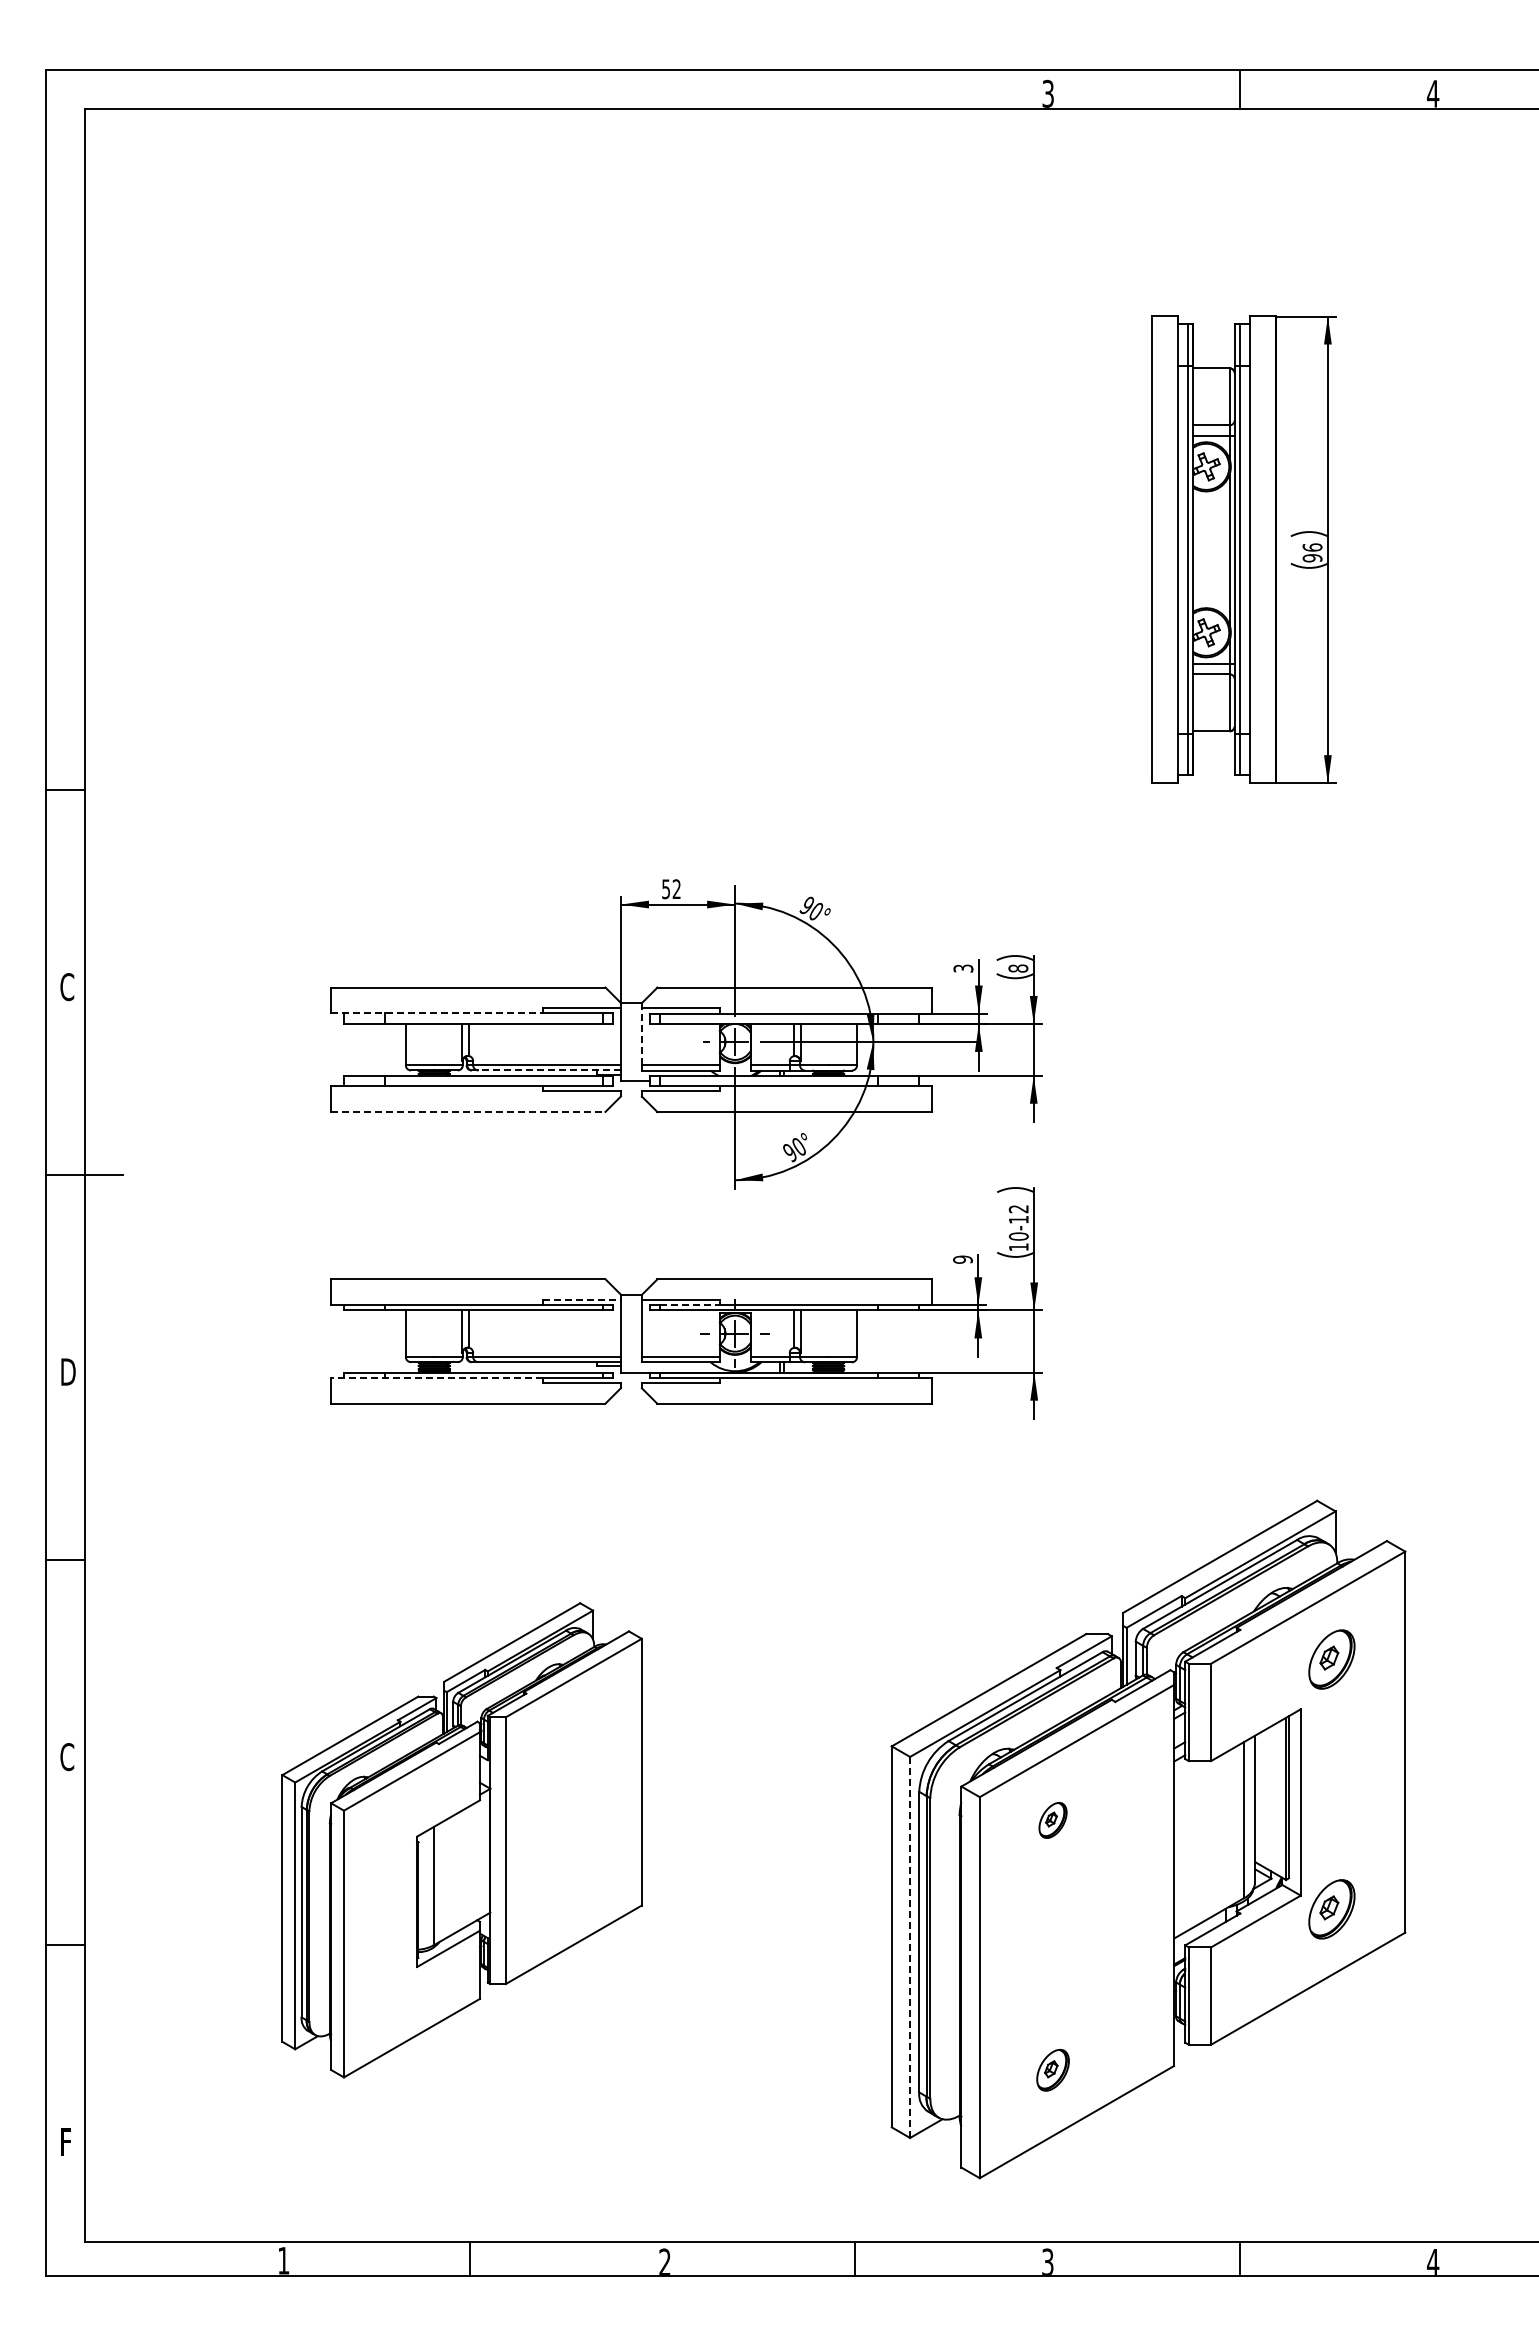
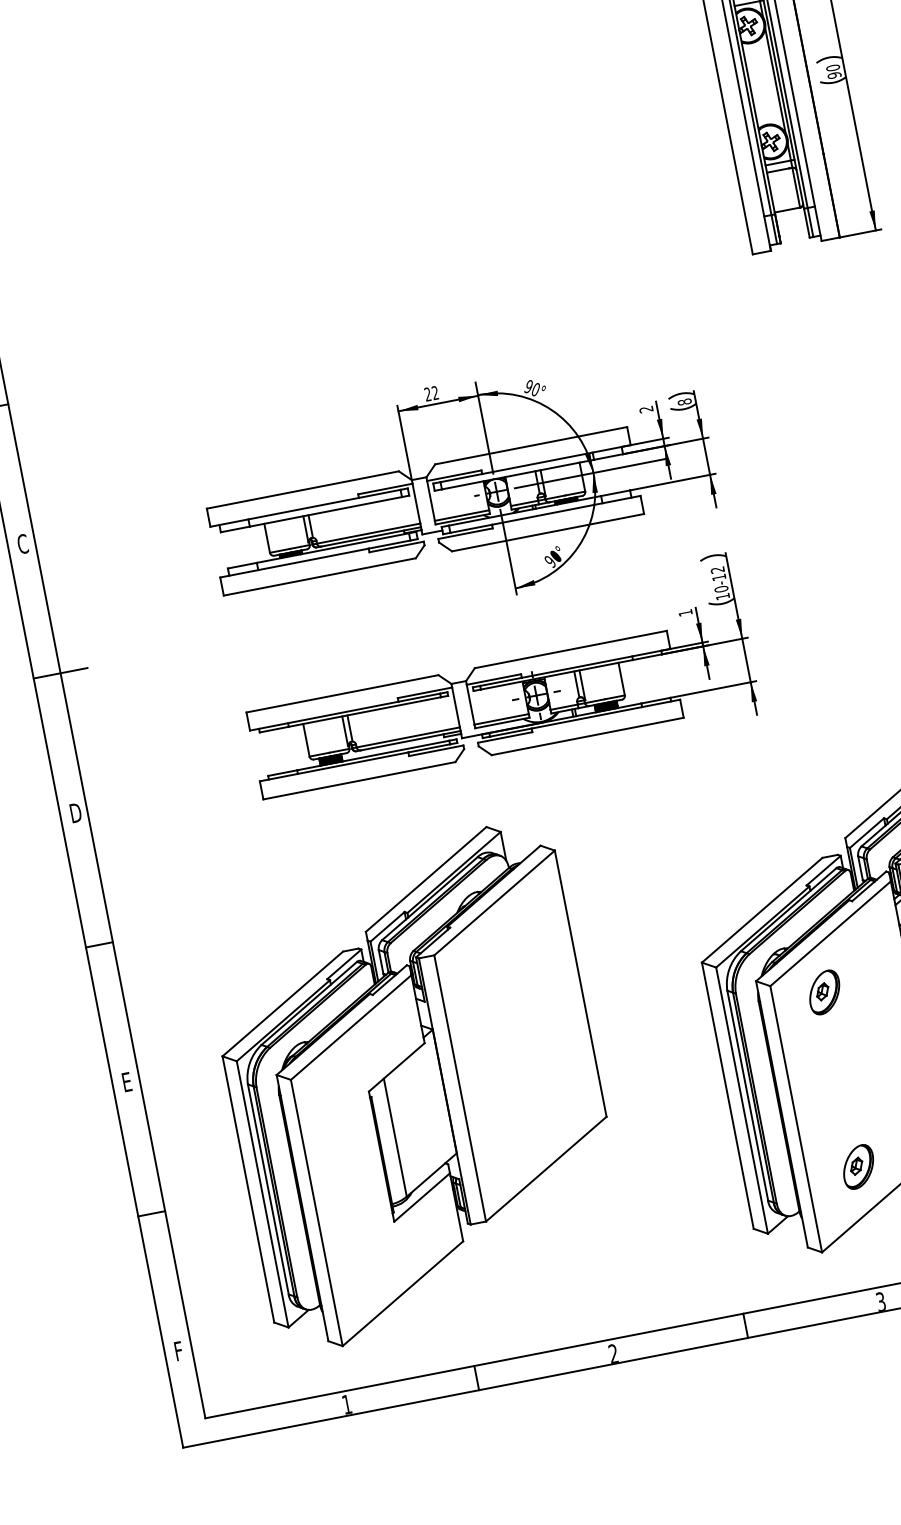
text: (1312, 547) -> (833, 67), 96 -> 90
text: (665, 889) -> (427, 394), 52 -> 22
text: (963, 968) -> (646, 409), 3 -> 2
line: (437, 1013) -> (285, 512), dashed -> solid
line: (641, 1036) -> (430, 500), dashed -> solid
line: (549, 1070) -> (371, 536), dashed -> solid
line: (468, 1111) -> (320, 576), dashed -> solid
text: (962, 1259) -> (685, 612), 9 -> 1
line: (582, 1299) -> (425, 692), dashed -> solid
line: (689, 1305) -> (500, 682), dashed -> solid
line: (436, 1377) -> (333, 766), dashed -> solid
text: (67, 1757) -> (127, 1082), C -> E
part: (1052, 1820) -> (824, 992), size x1.67
part: (461, 1840) -> (414, 1086), size x1.43
line: (910, 1947) -> (742, 1100), dashed -> solid
part: (1052, 2070) -> (858, 1167), size x1.43

